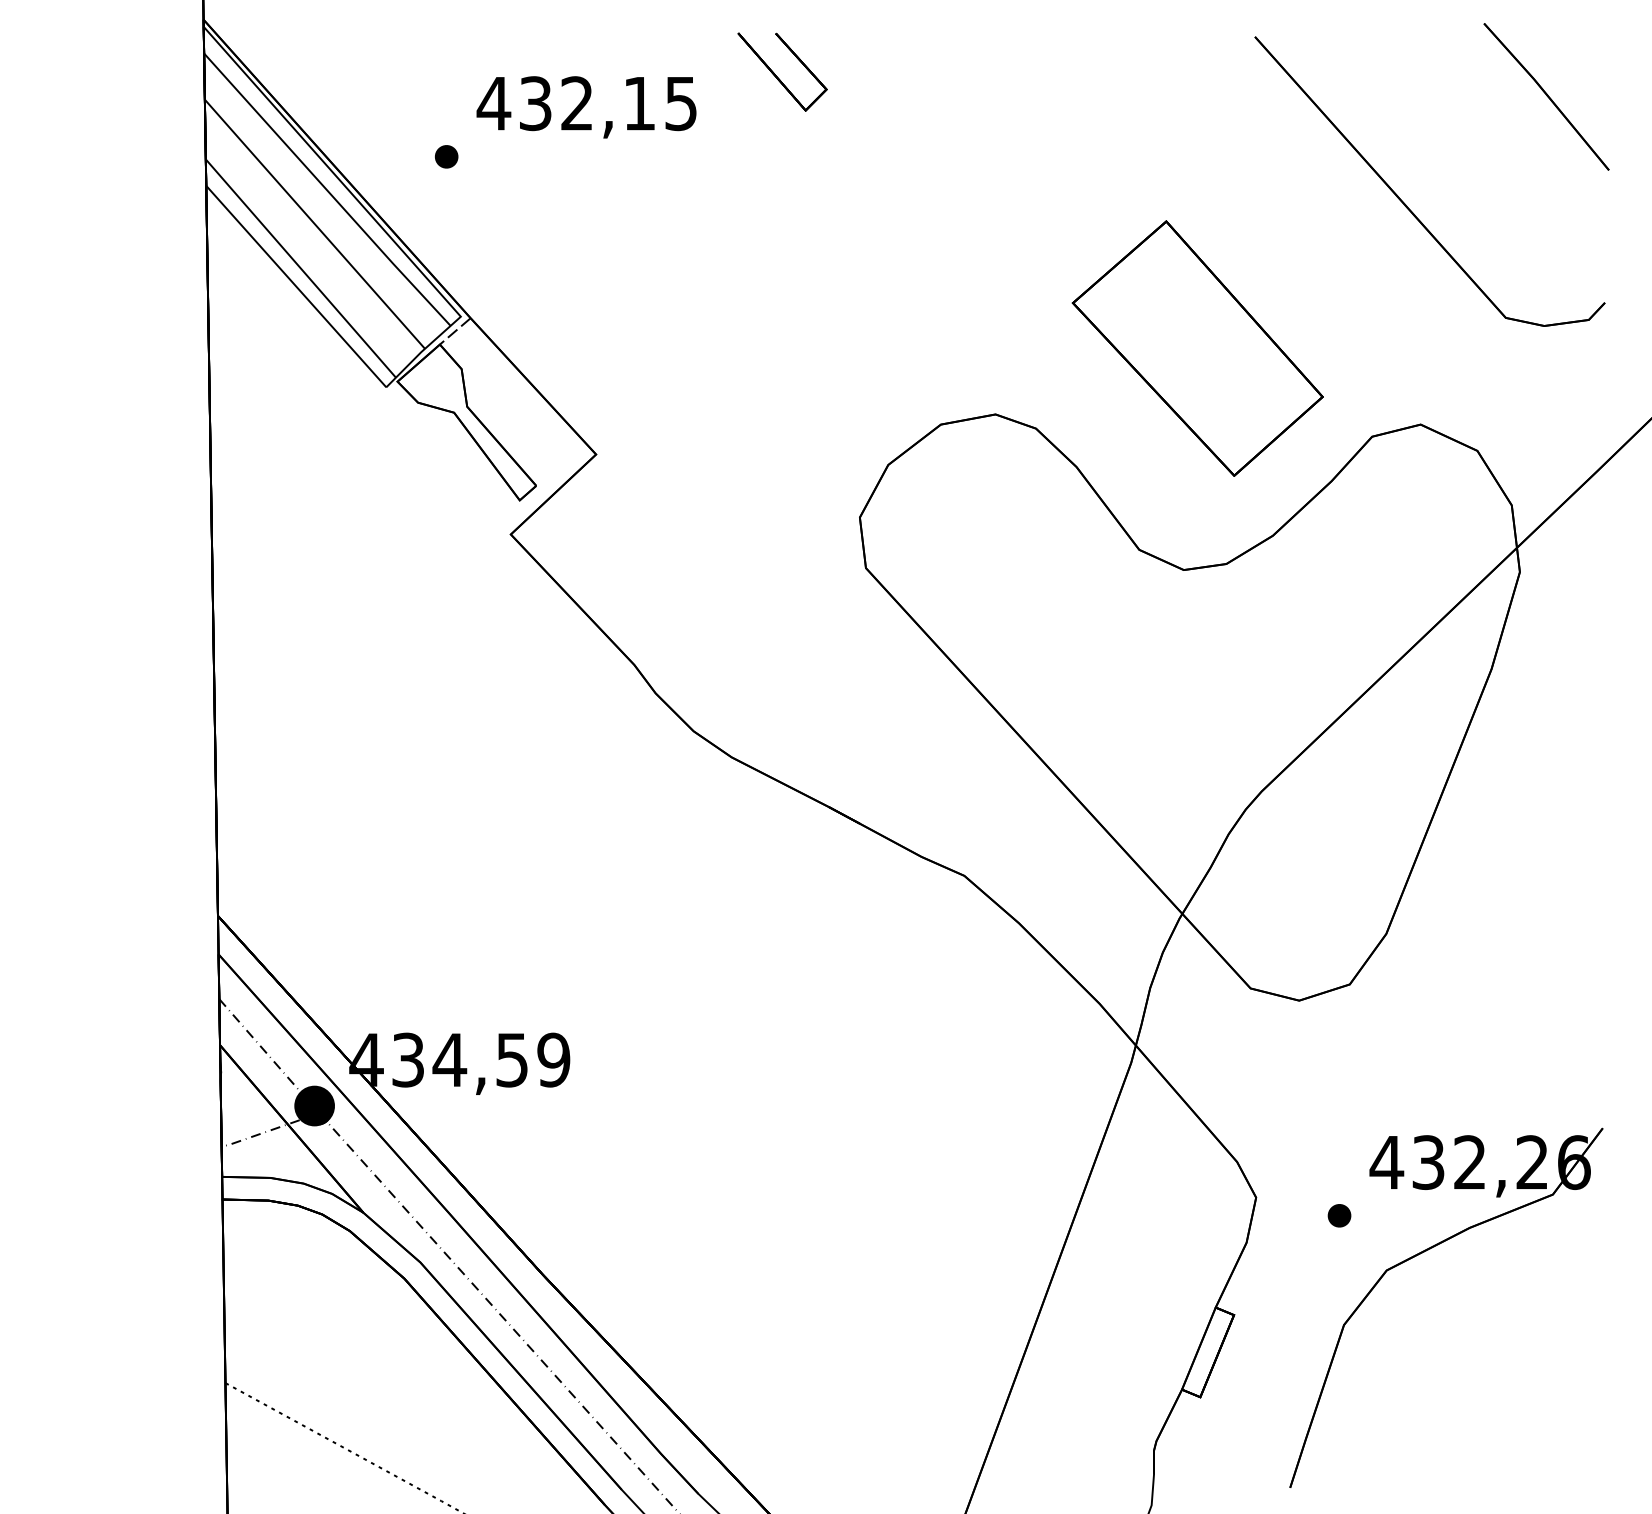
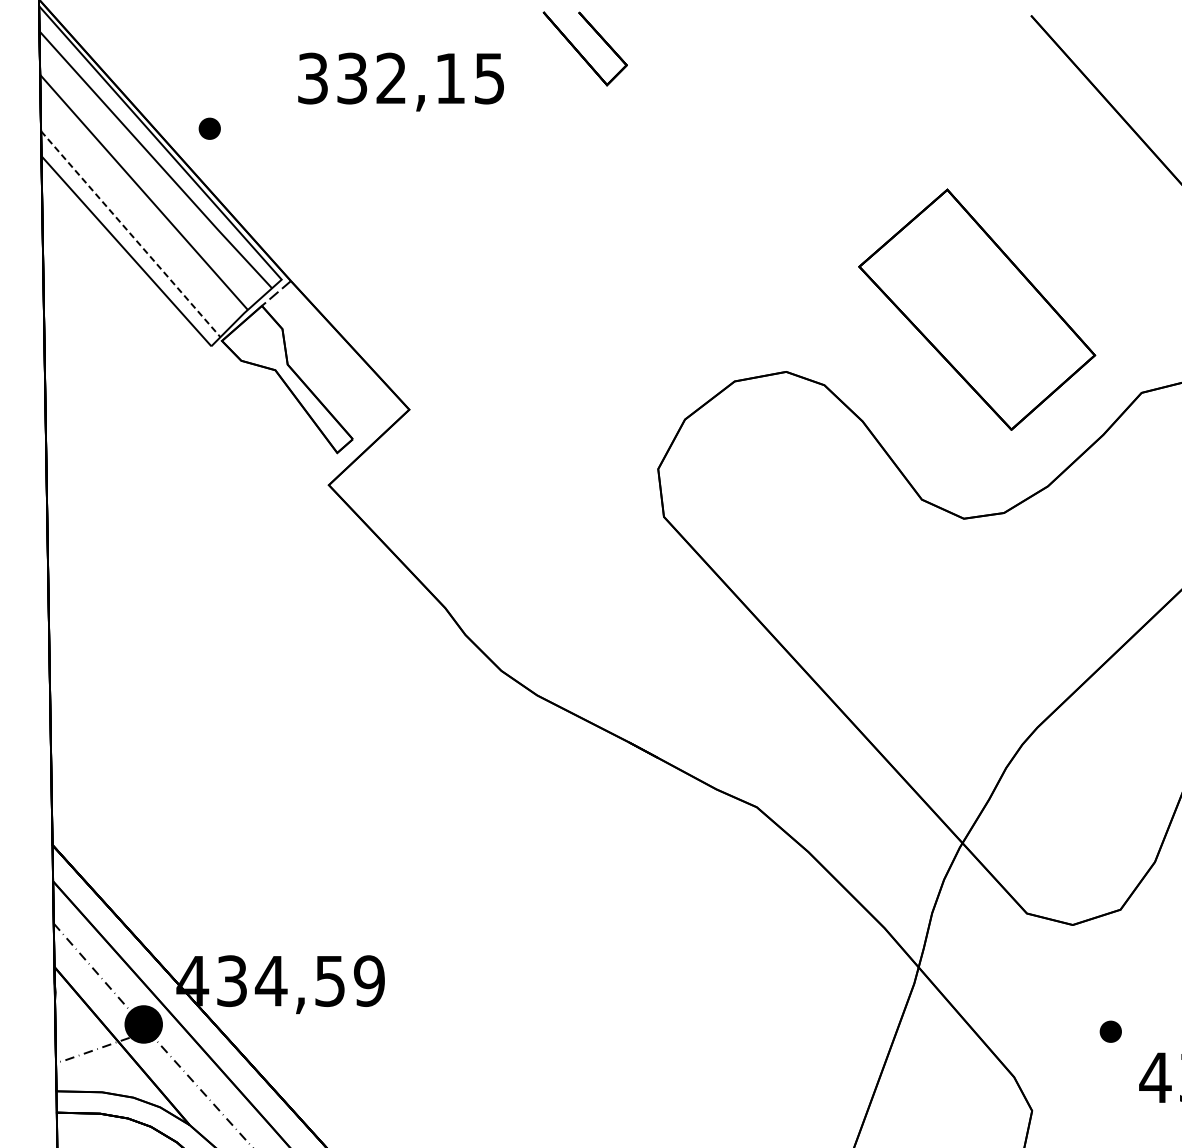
text: (493, 103) -> (312, 78), 432,15 -> 332,15
part: (446, 156) -> (209, 128), moved
line: (300, 267) -> (130, 233), solid -> dashed
part: (1339, 1215) -> (1110, 1031), moved

